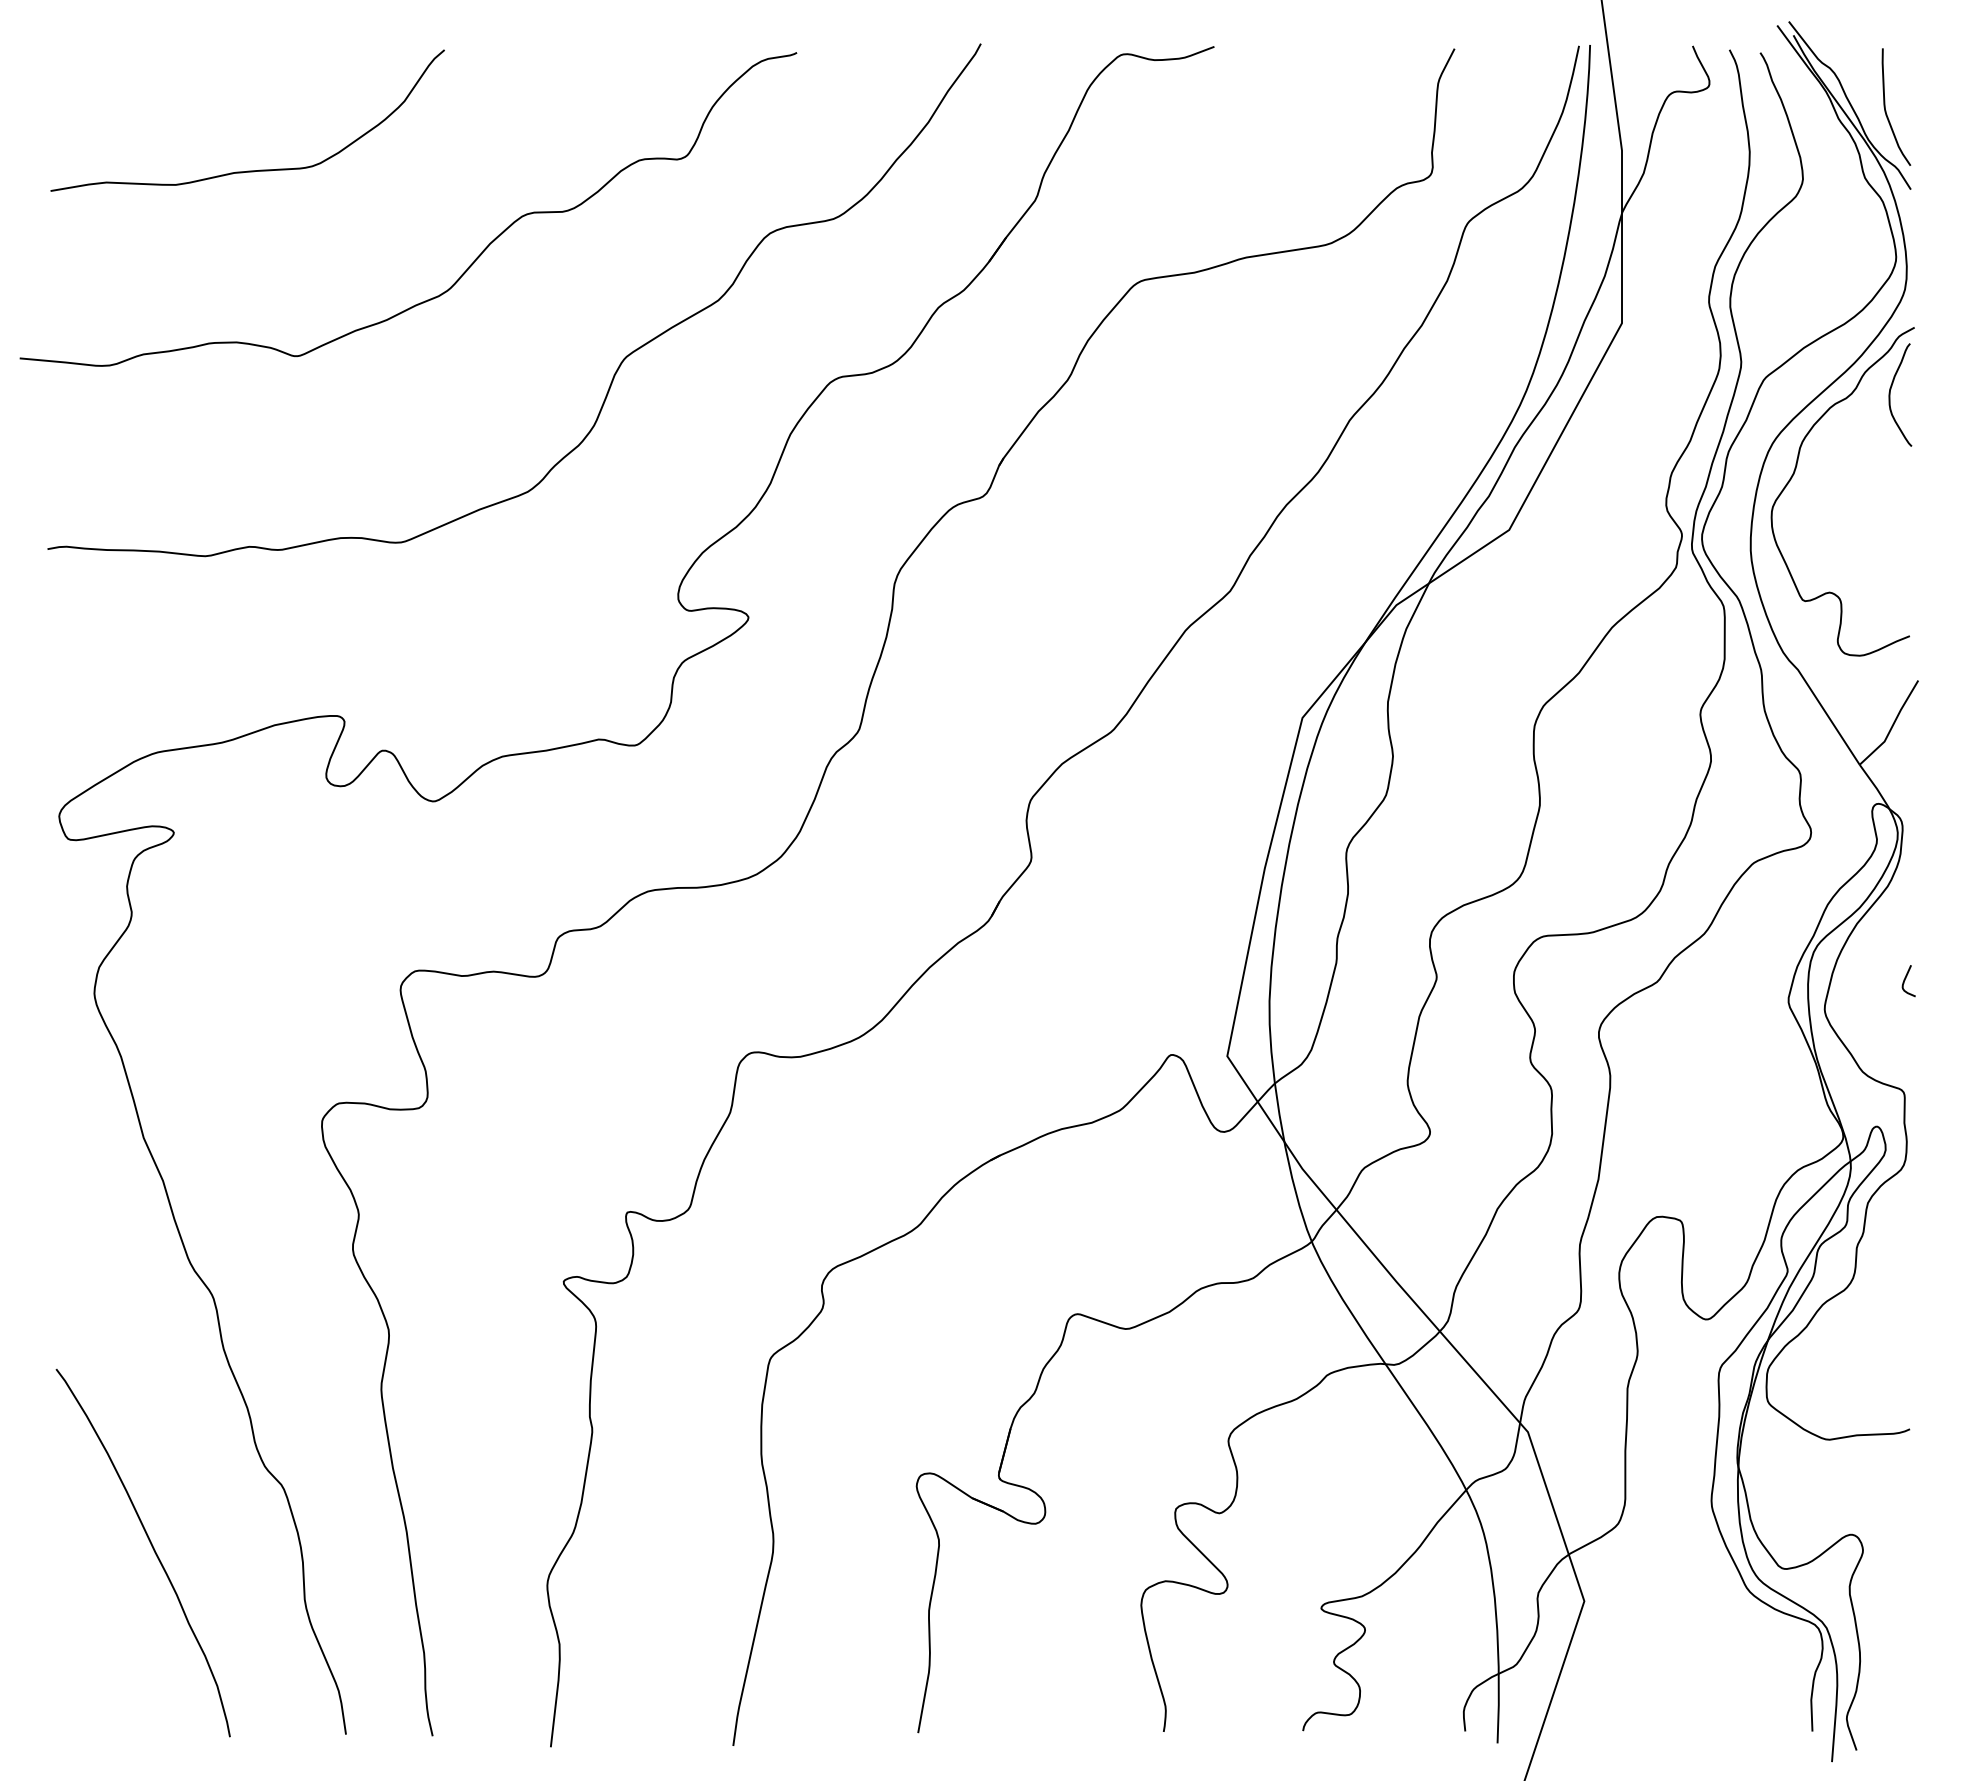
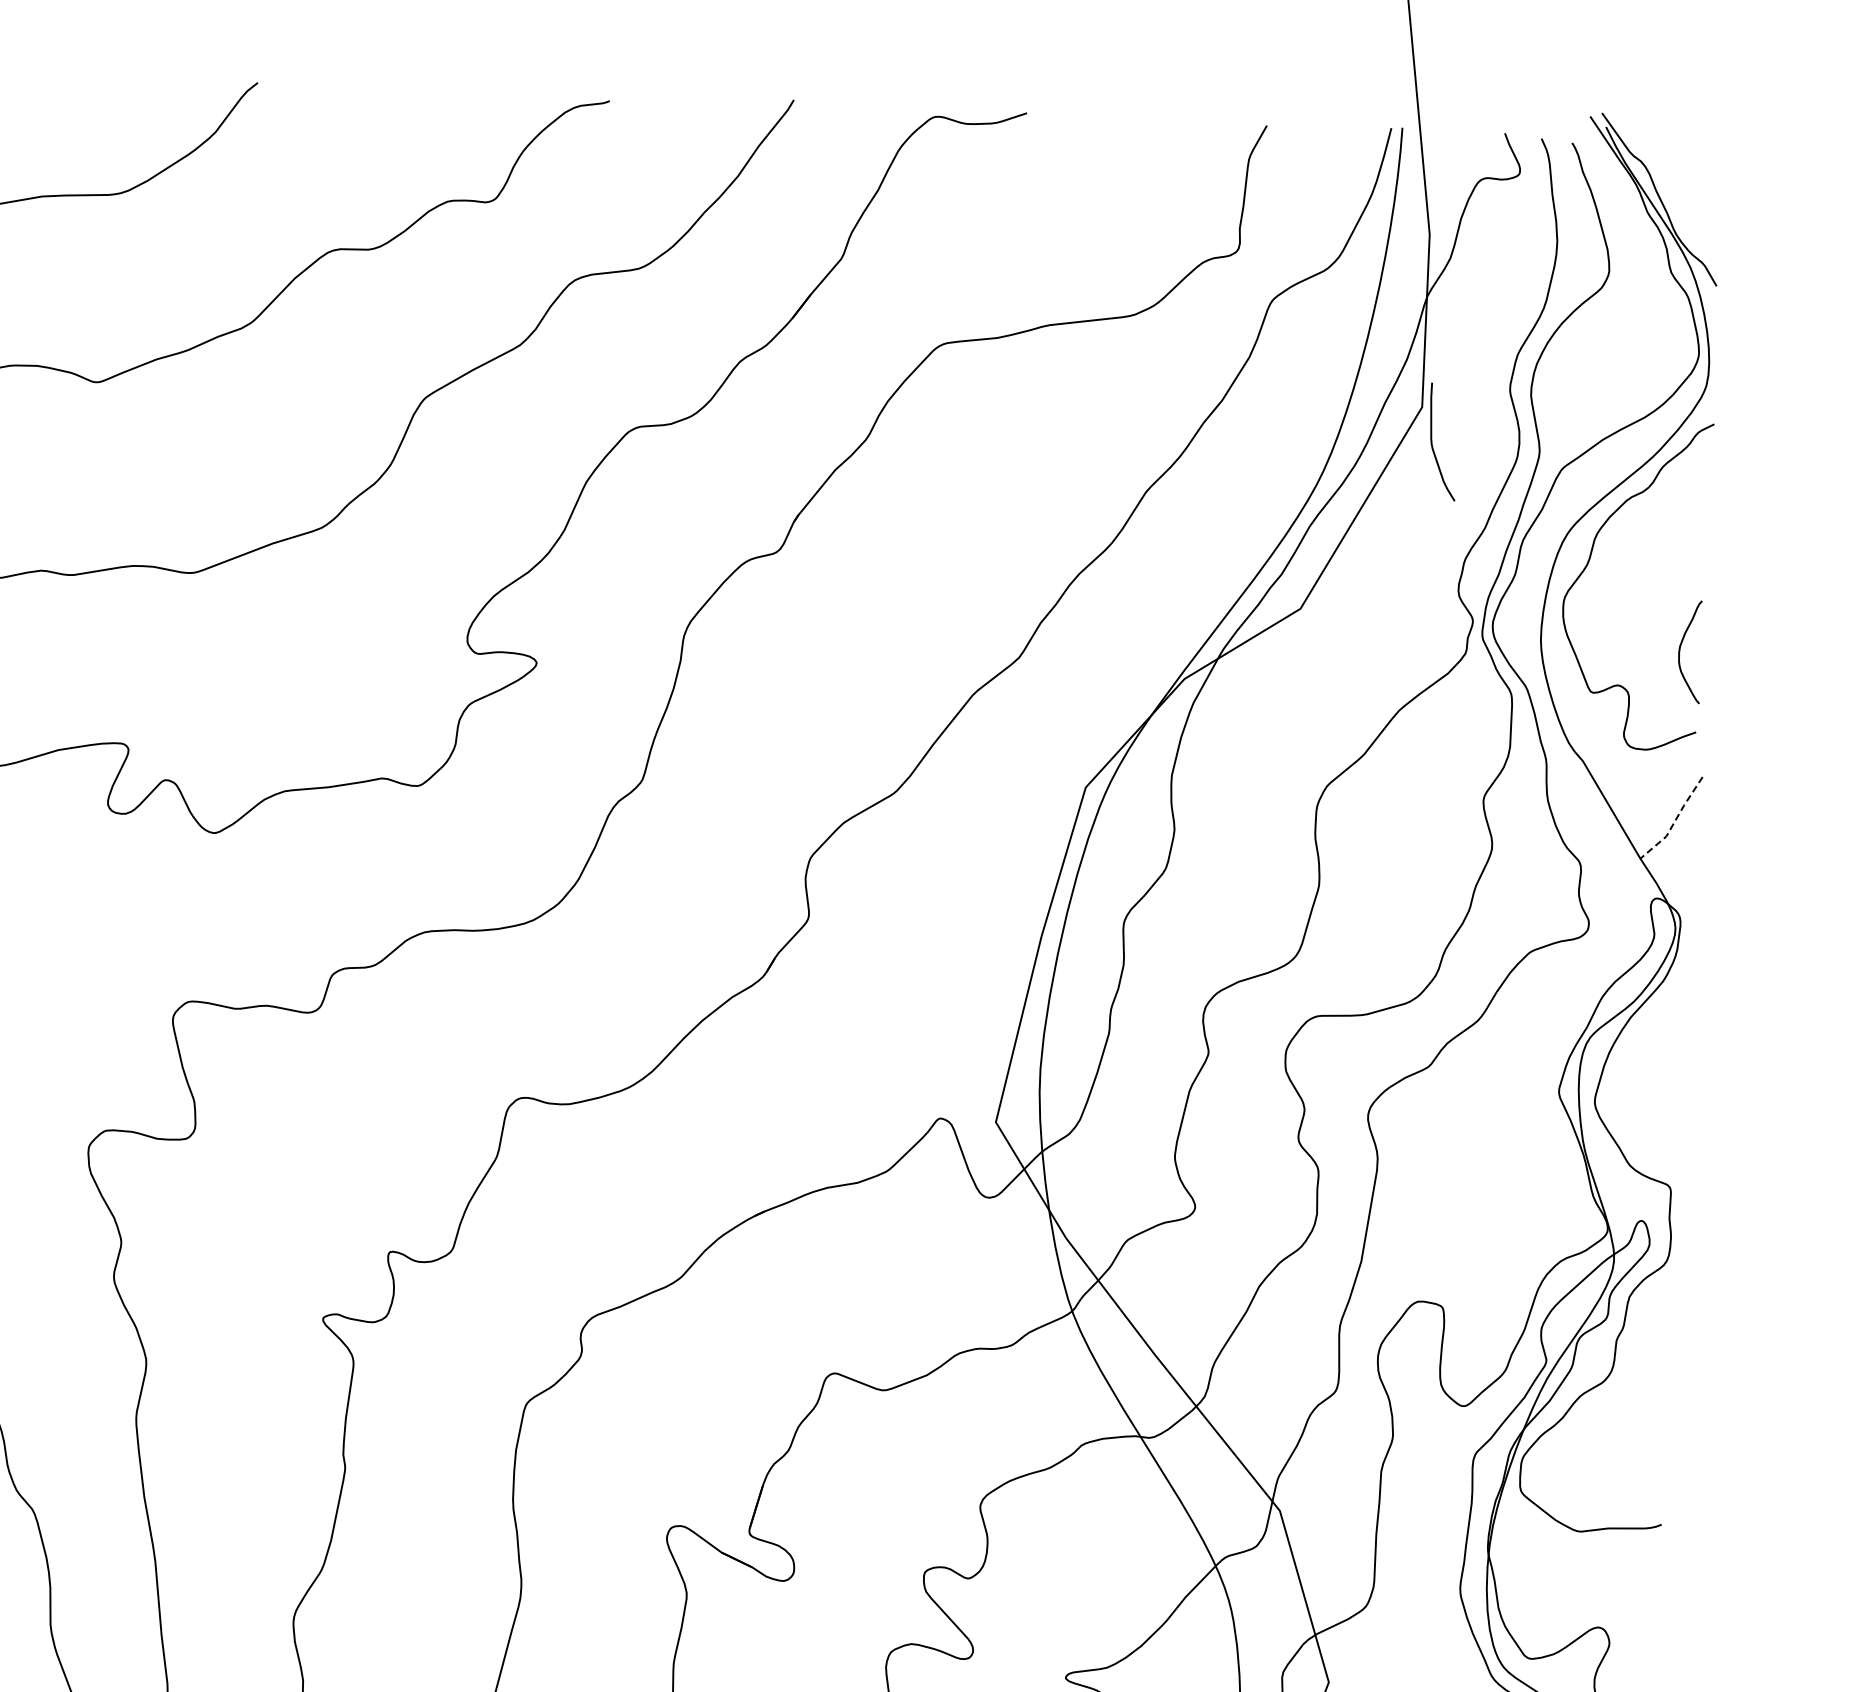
curve: (1886, 110) -> (1433, 444), moved
curve: (1890, 394) -> (1680, 650), moved
line: (1892, 725) -> (1674, 820), solid -> dashed
curve: (1905, 980) -> (1676, 1076), removed

